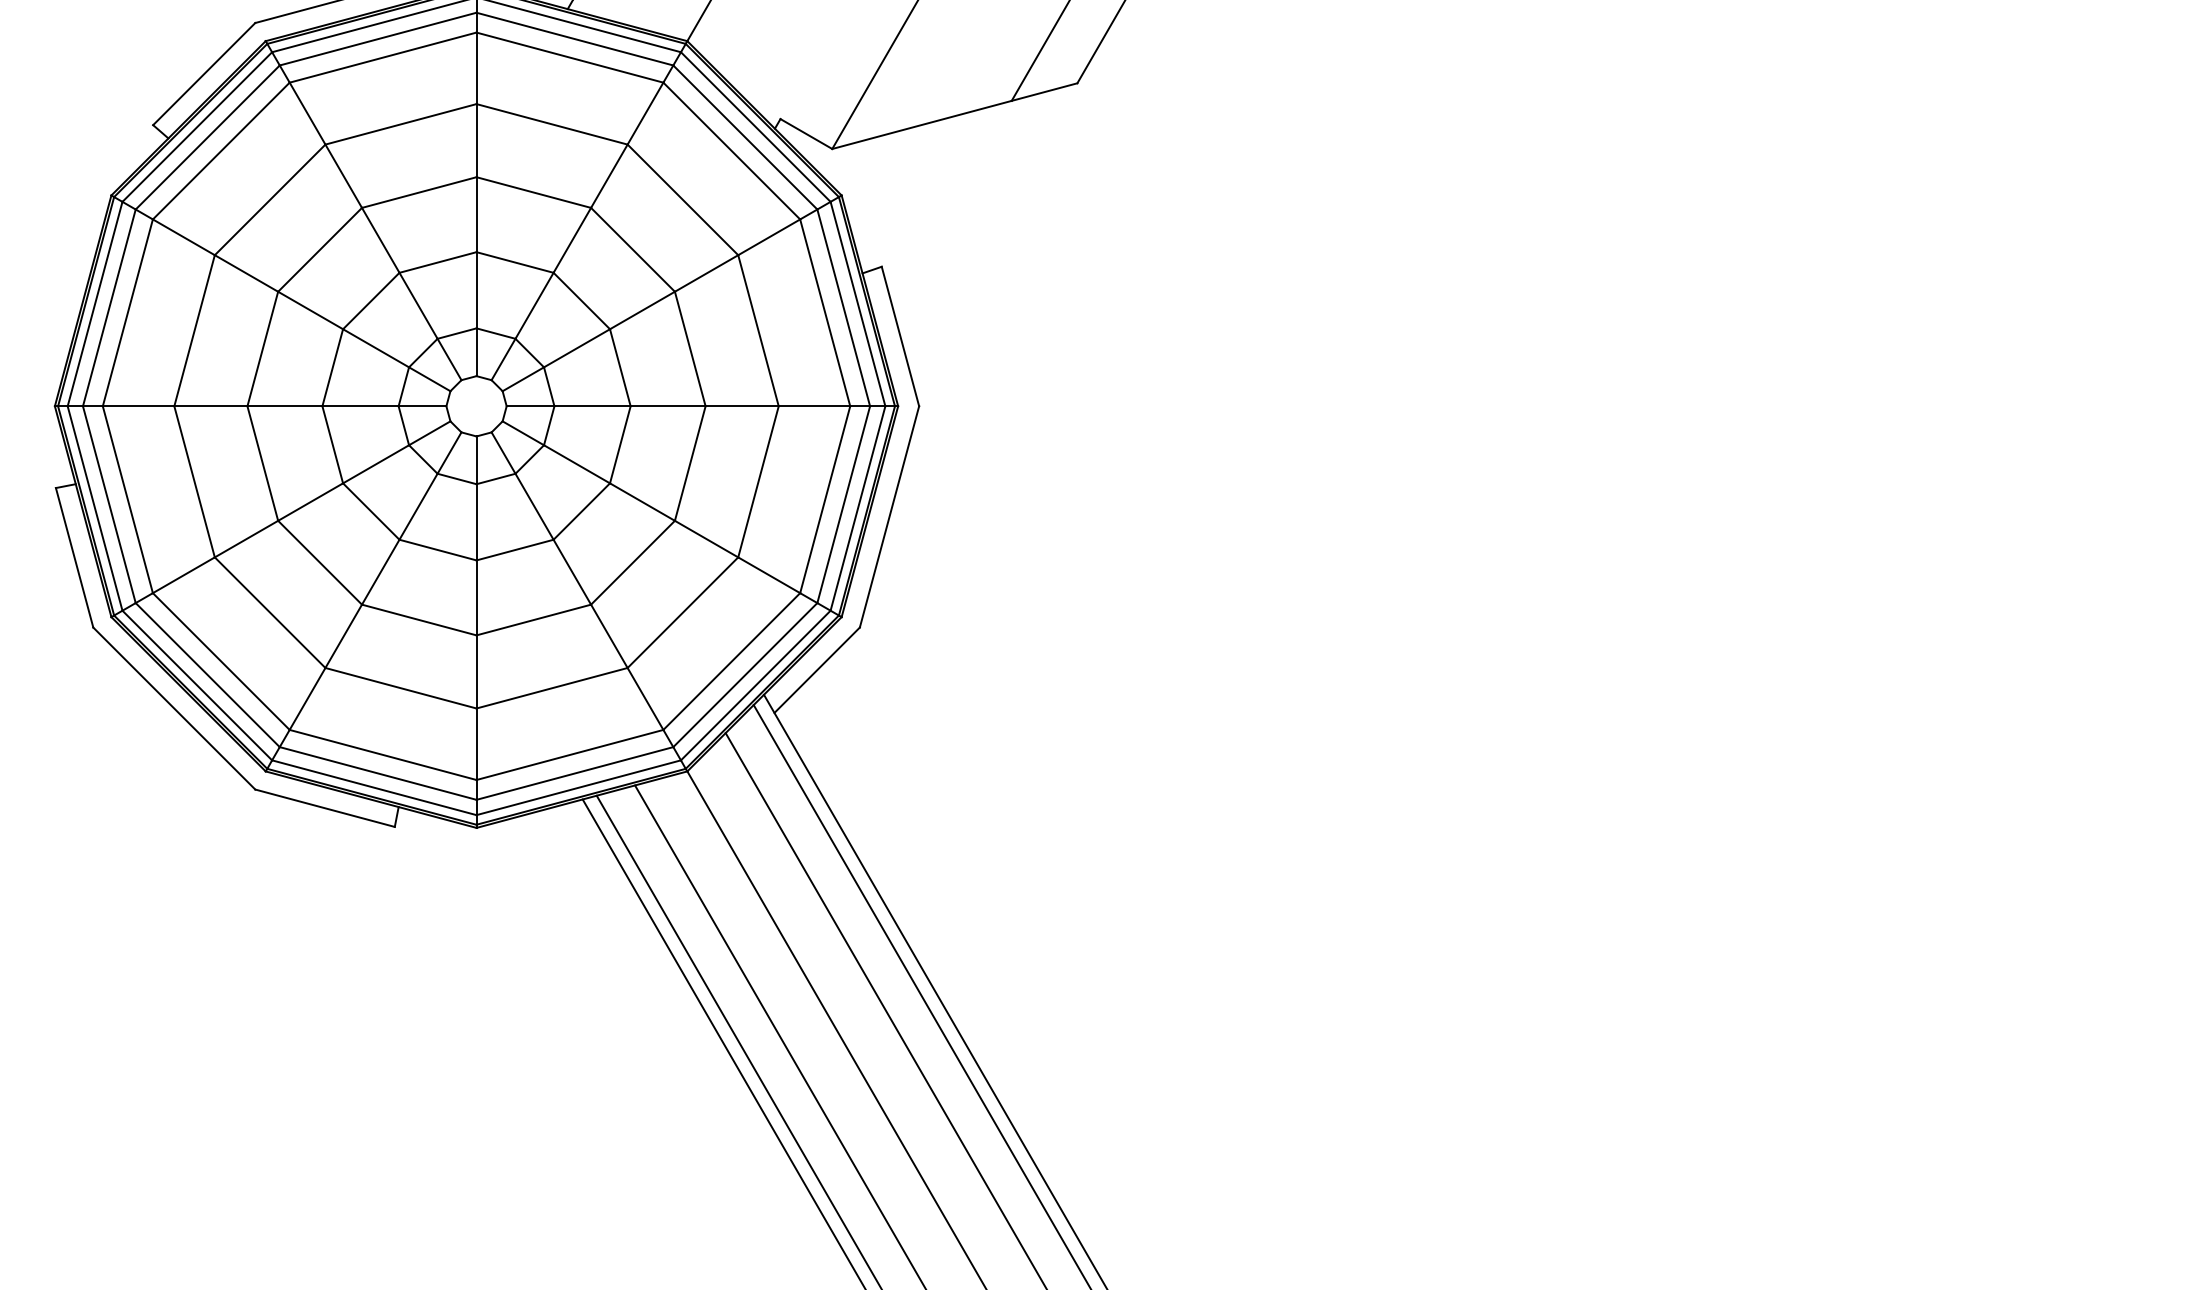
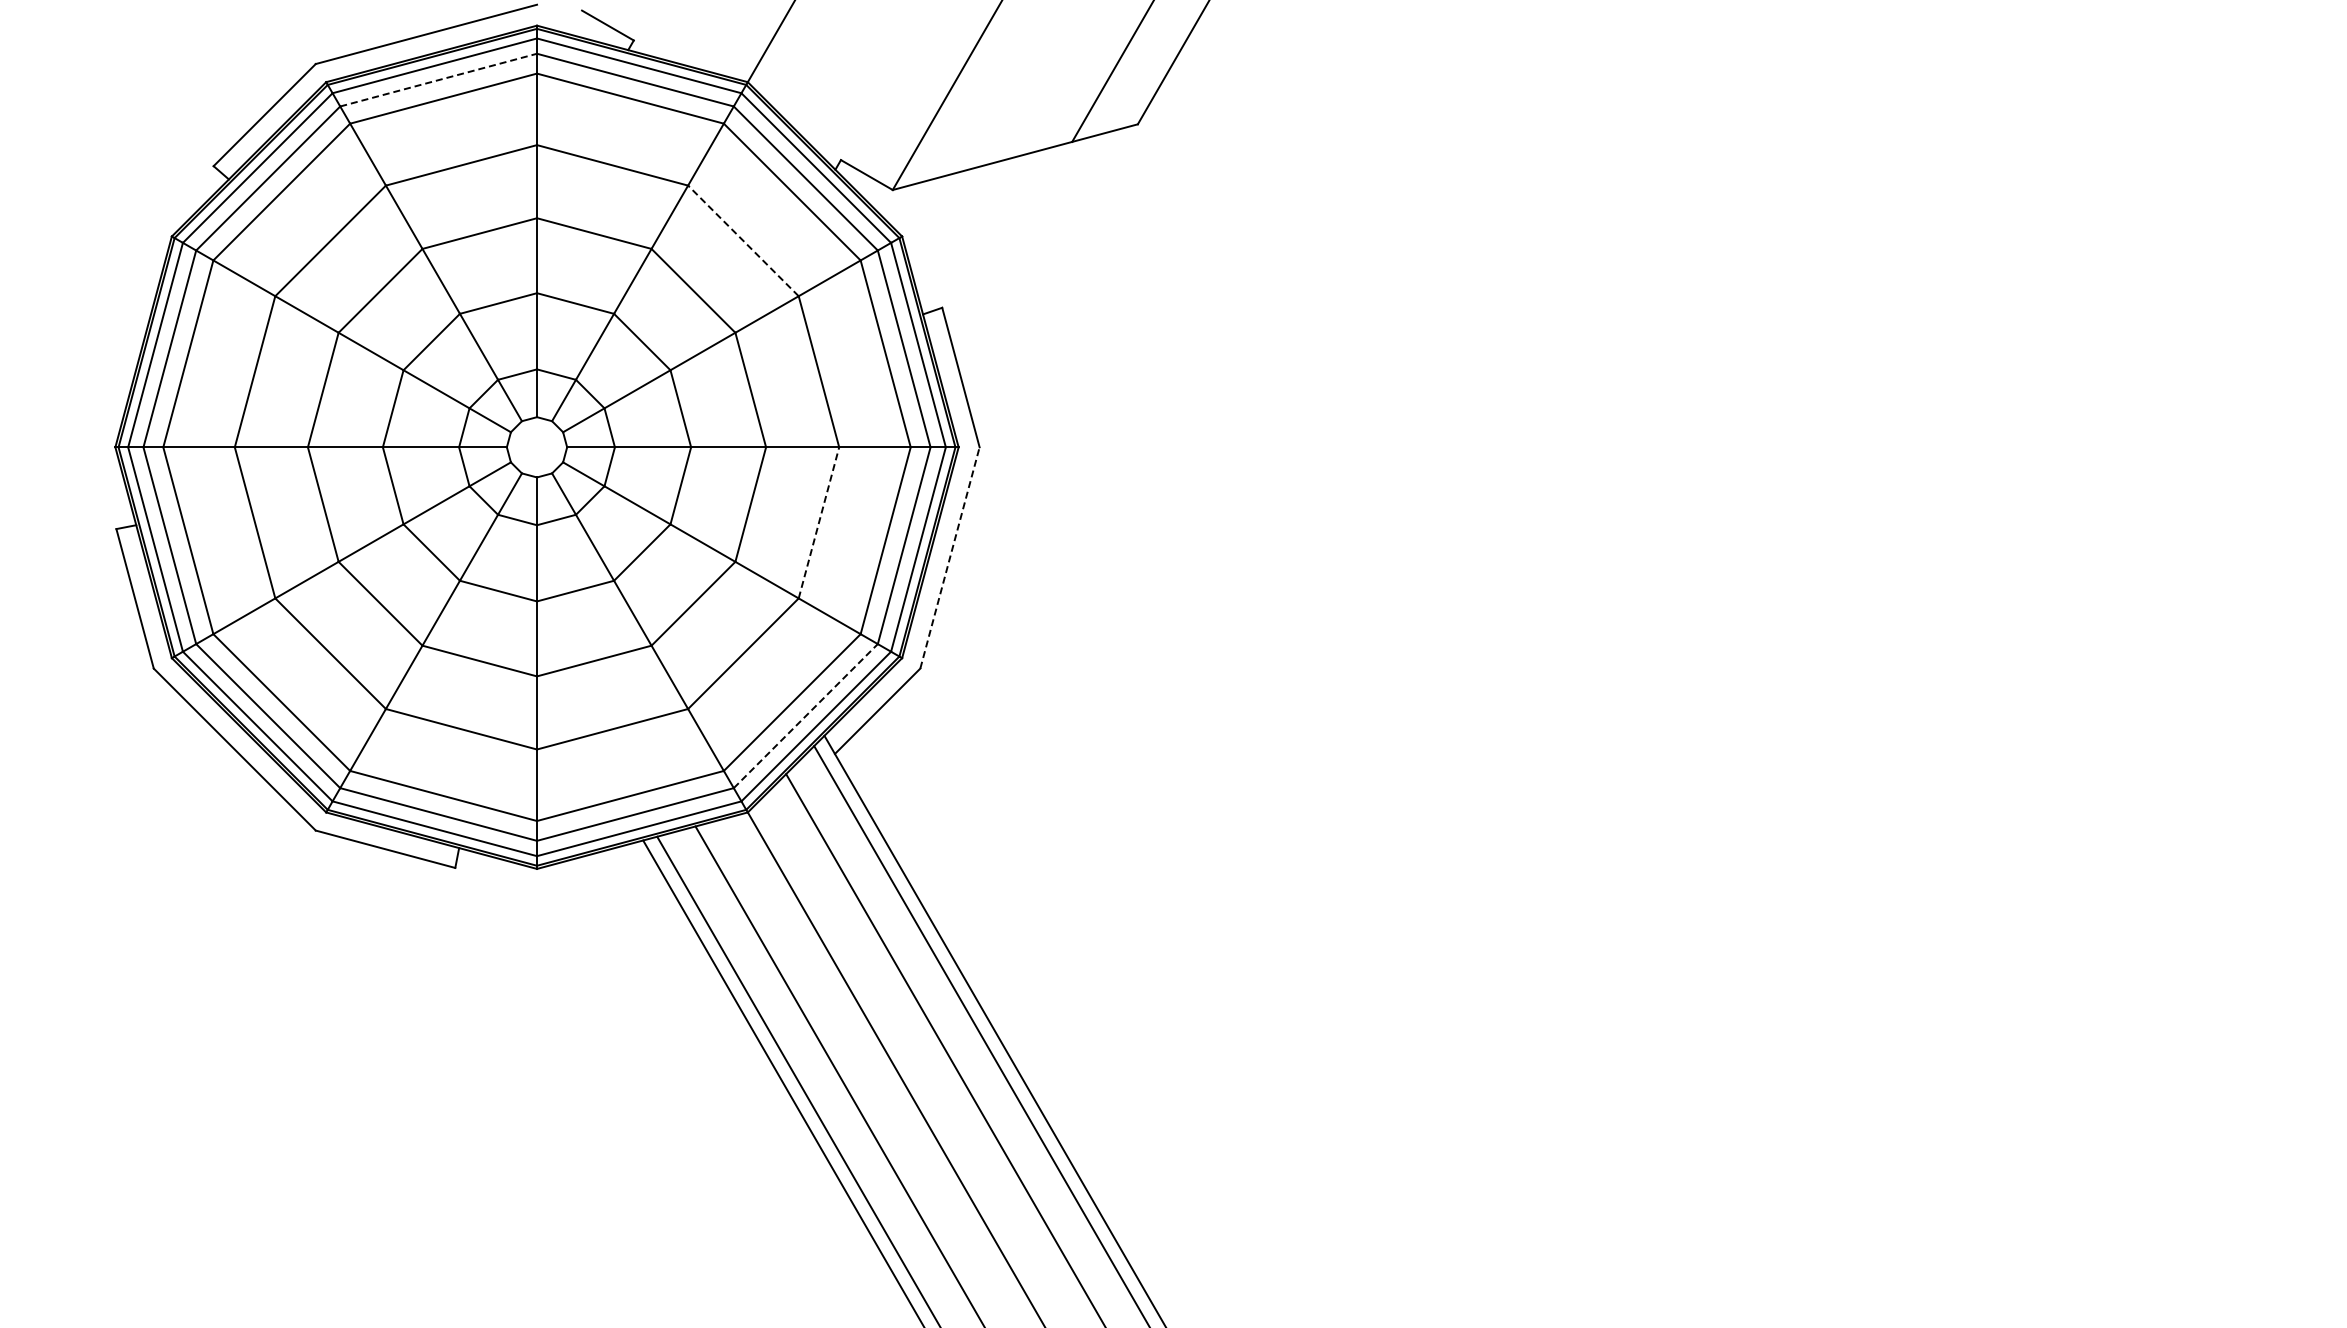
line: (378, 39) -> (438, 80), solid -> dashed
line: (683, 199) -> (743, 240), solid -> dashed
line: (759, 481) -> (819, 522), solid -> dashed
line: (889, 516) -> (949, 557), solid -> dashed
line: (745, 675) -> (805, 716), solid -> dashed

